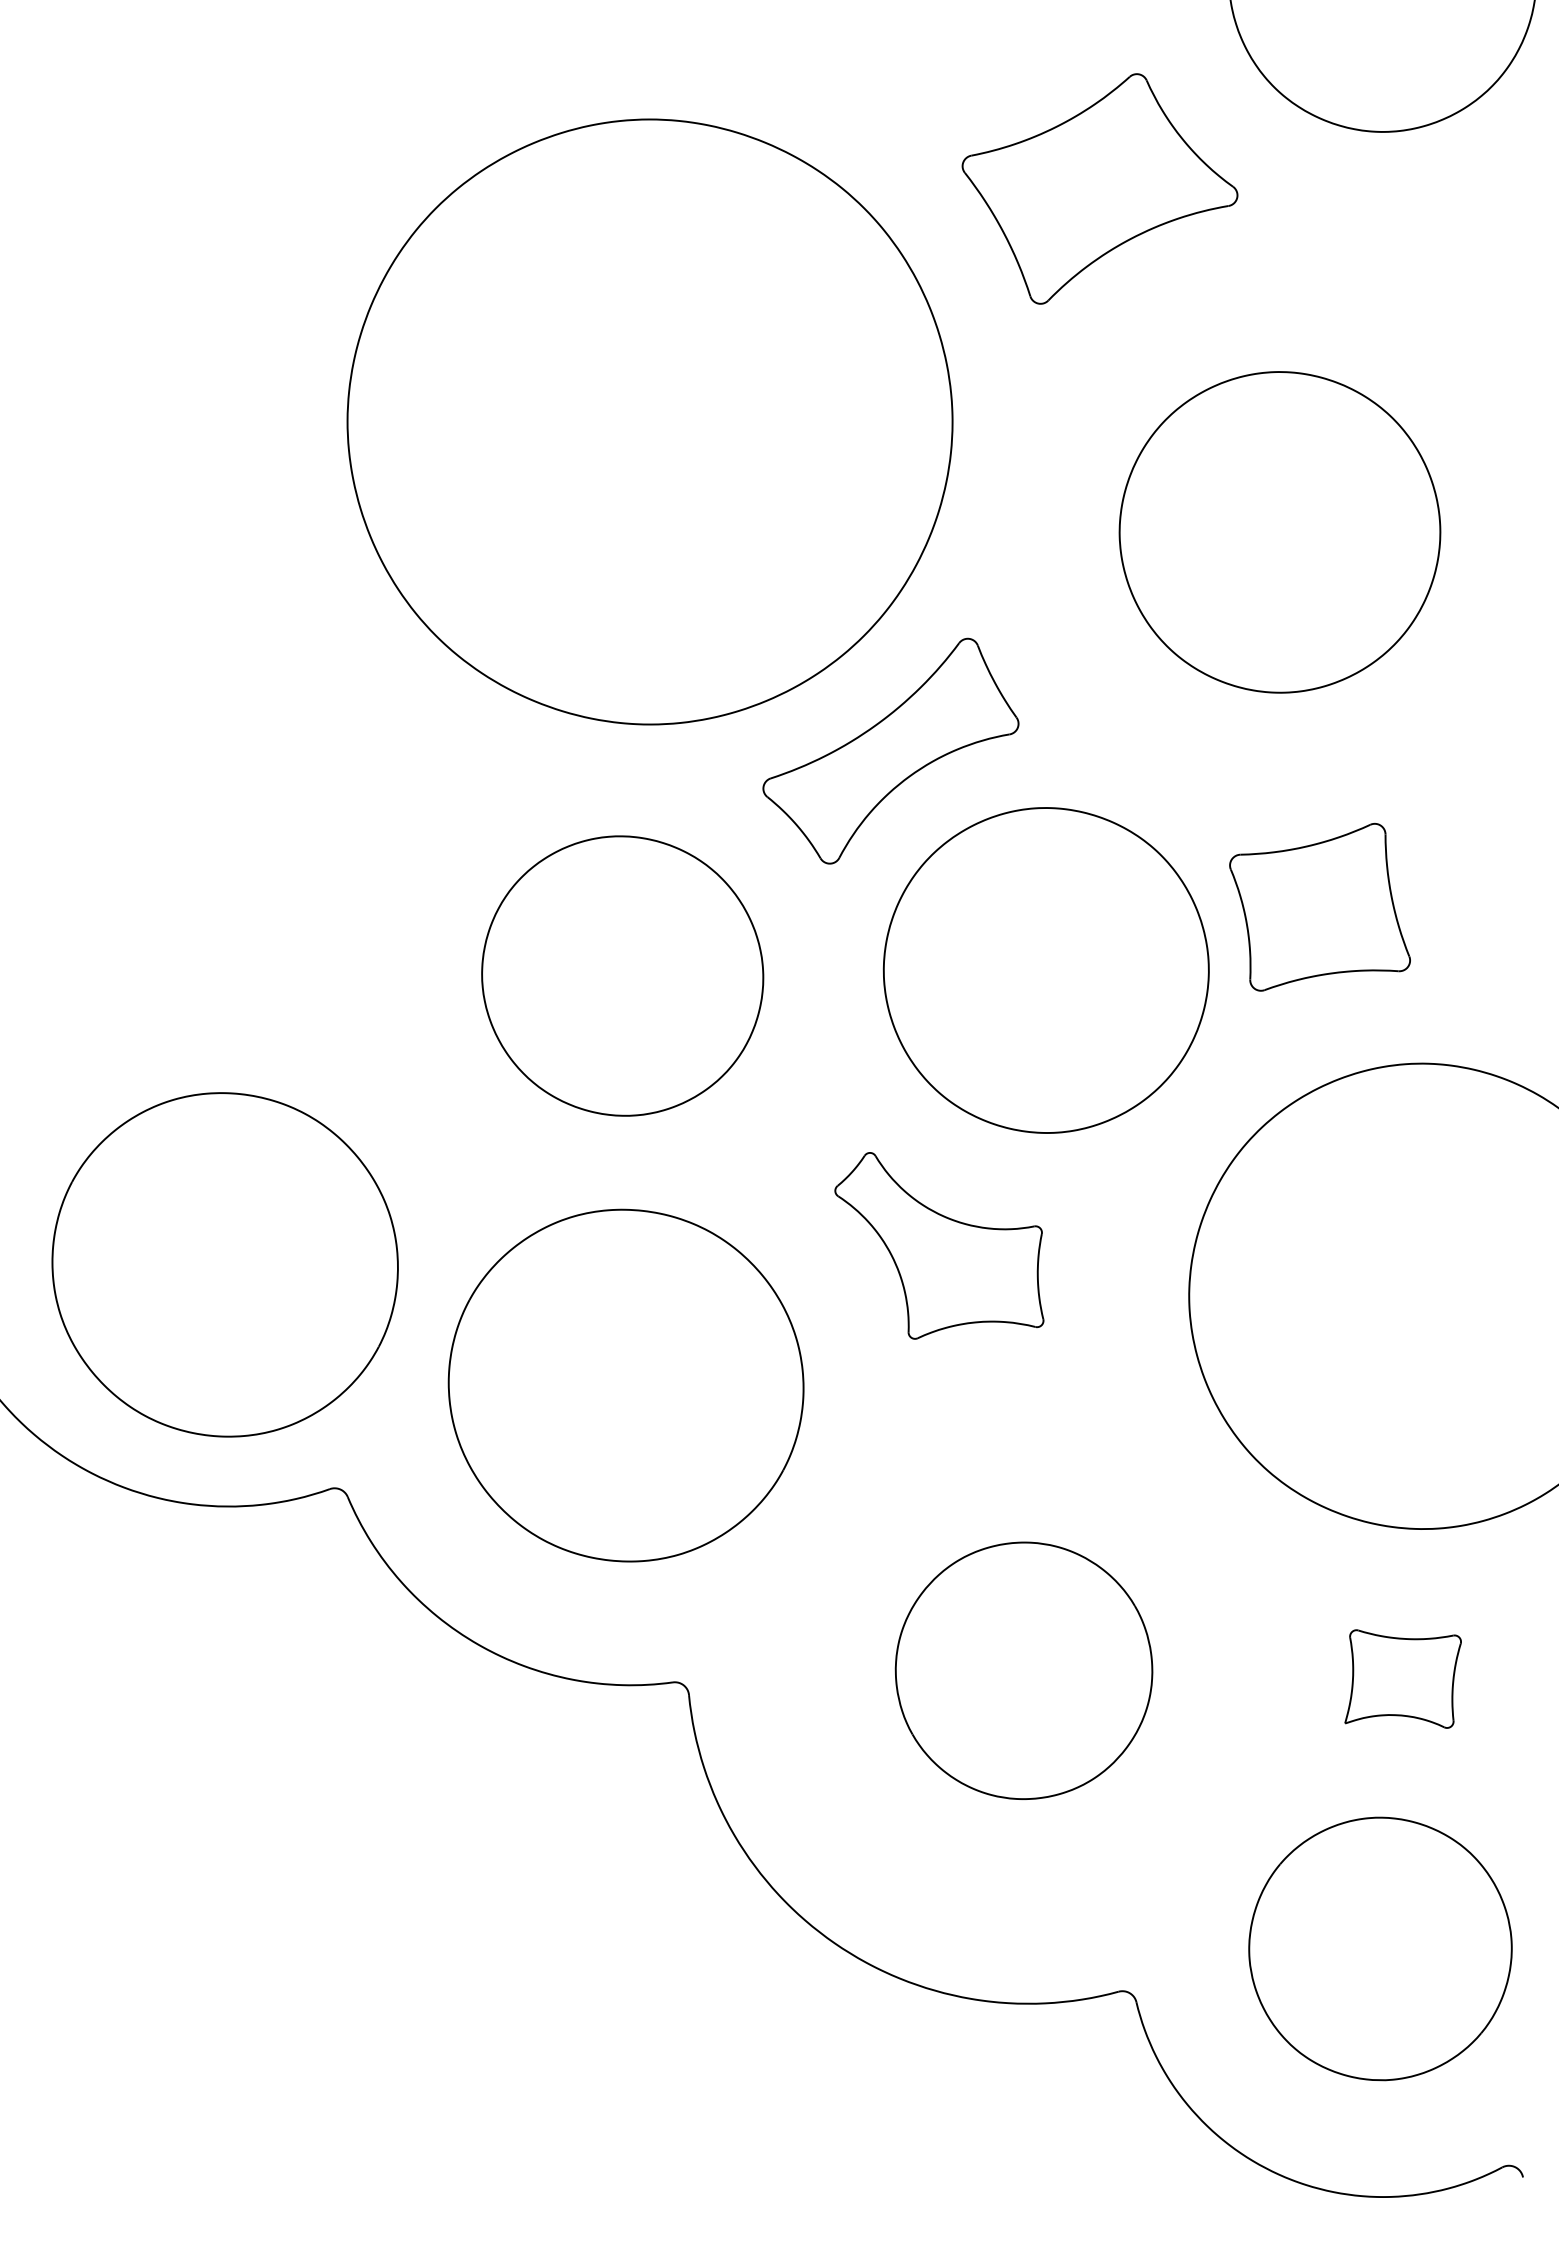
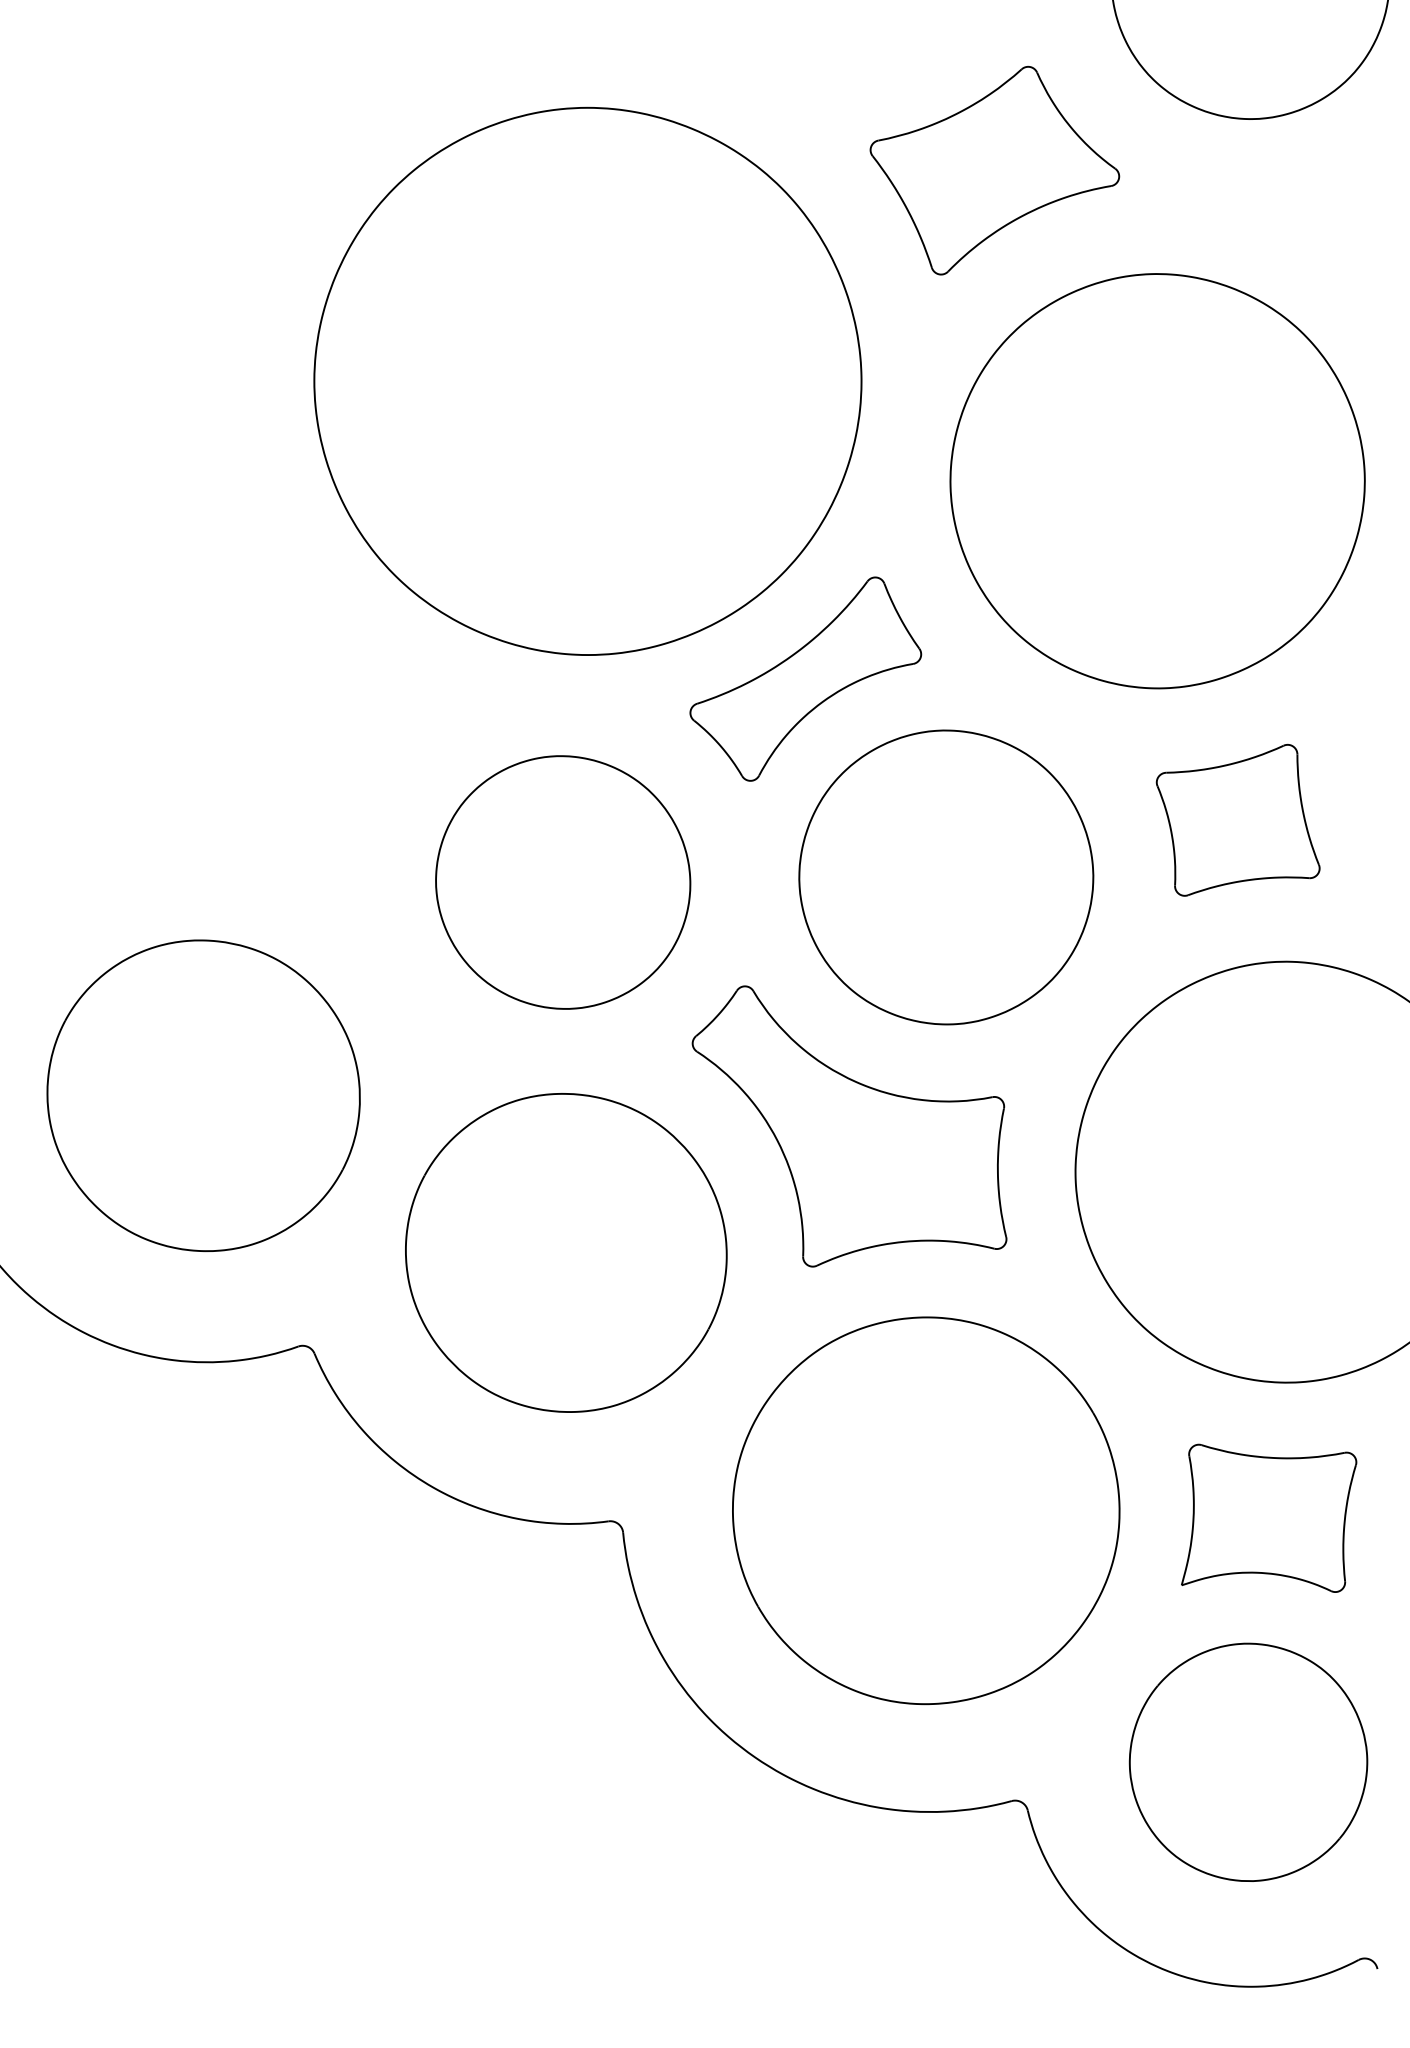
part: (1279, 532) -> (1157, 481), size x1.43
part: (1319, 906) -> (1237, 819), moved
part: (939, 1245) -> (849, 1126), size x1.67
part: (224, 1264) -> (203, 1095), moved
part: (1023, 1670) -> (925, 1510), size x1.67
part: (1402, 1678) -> (1268, 1517), size x1.67

